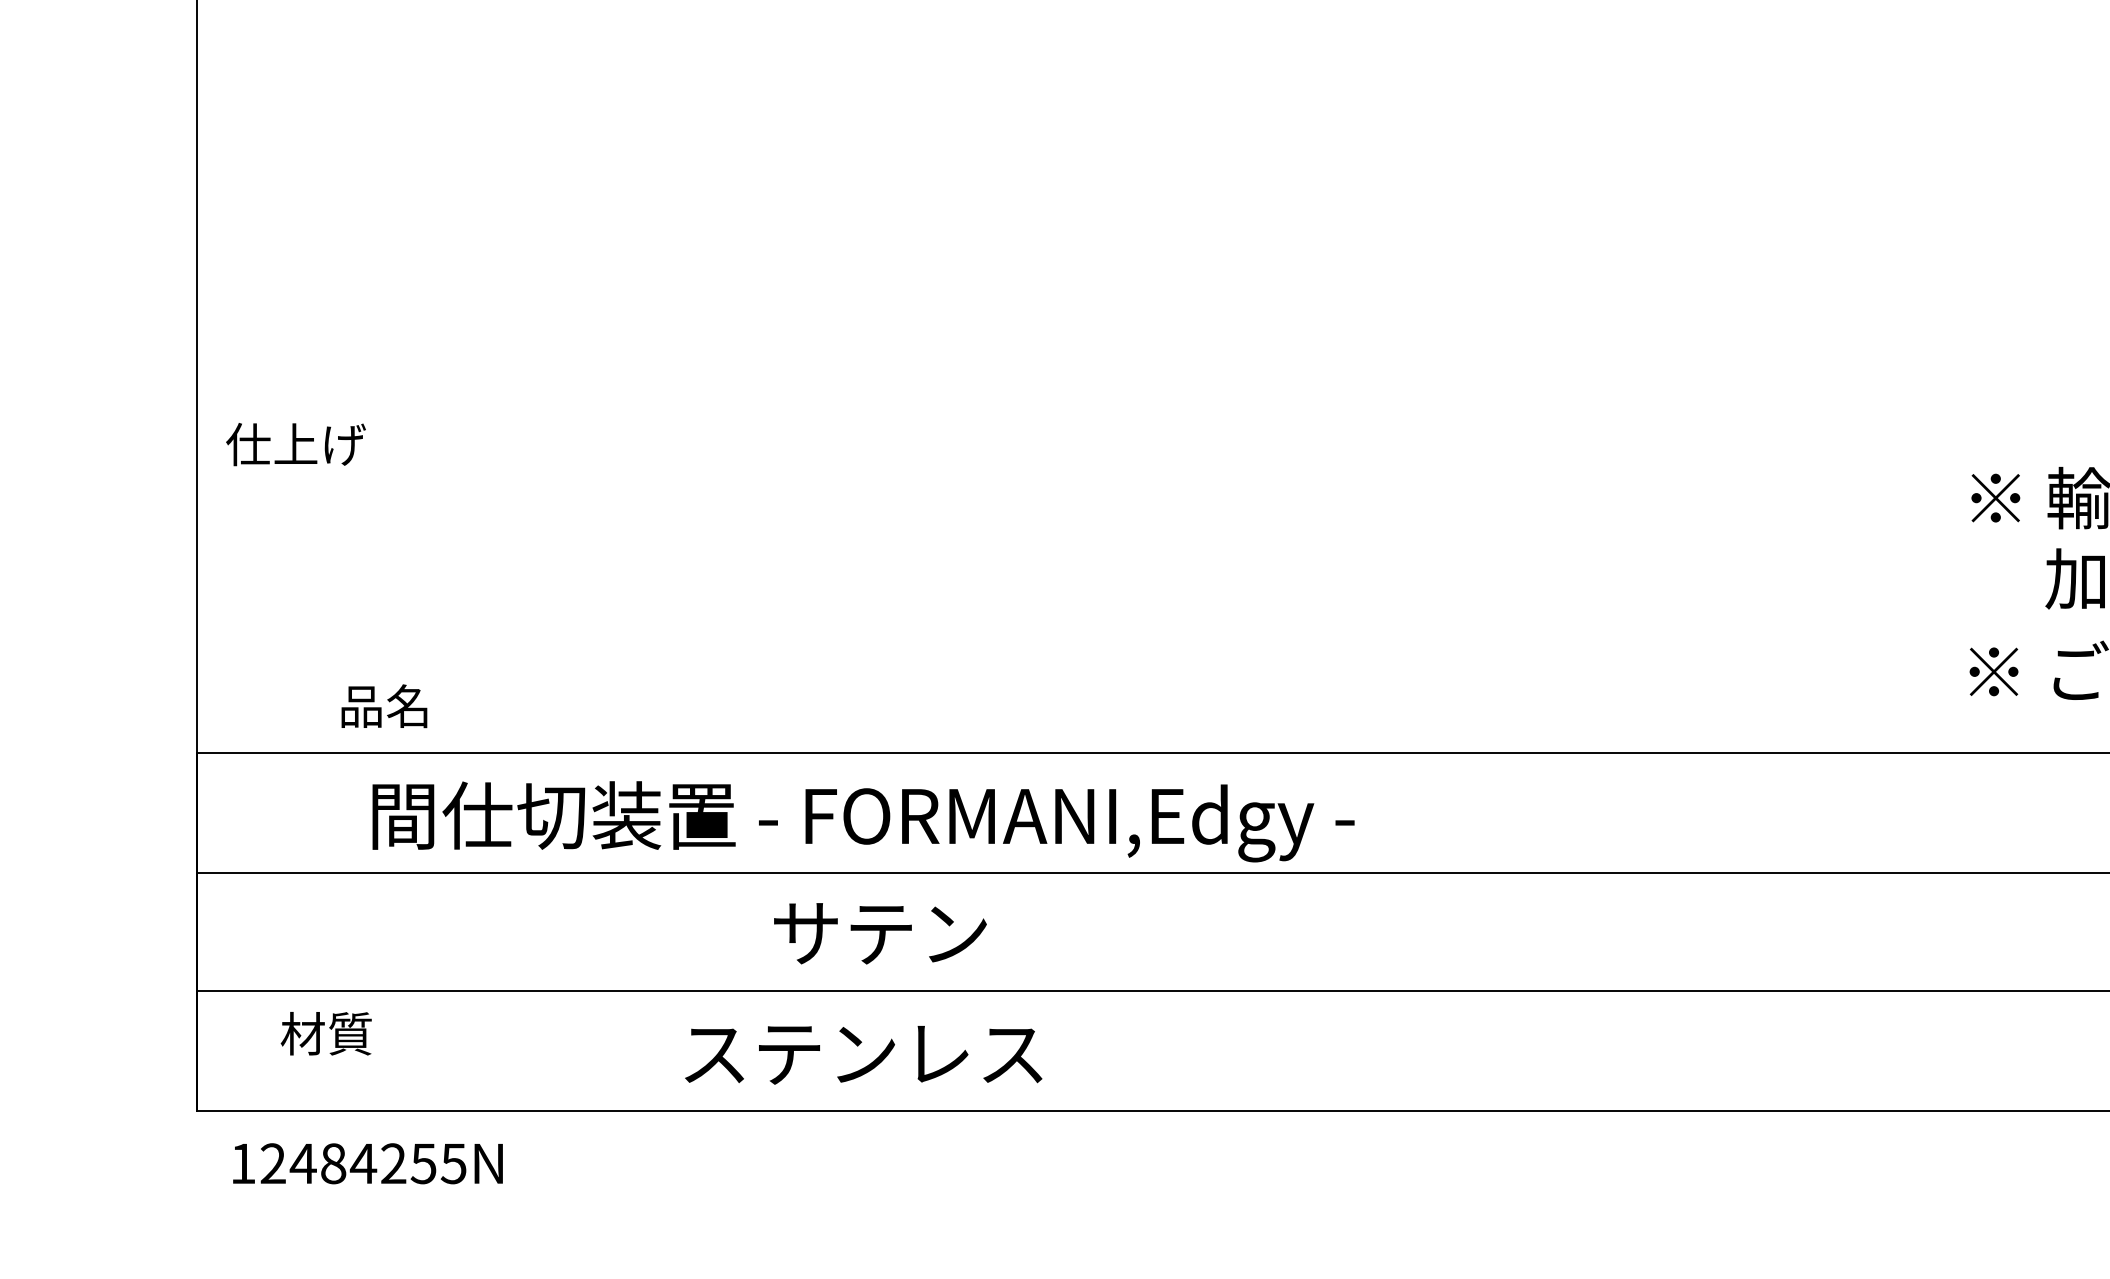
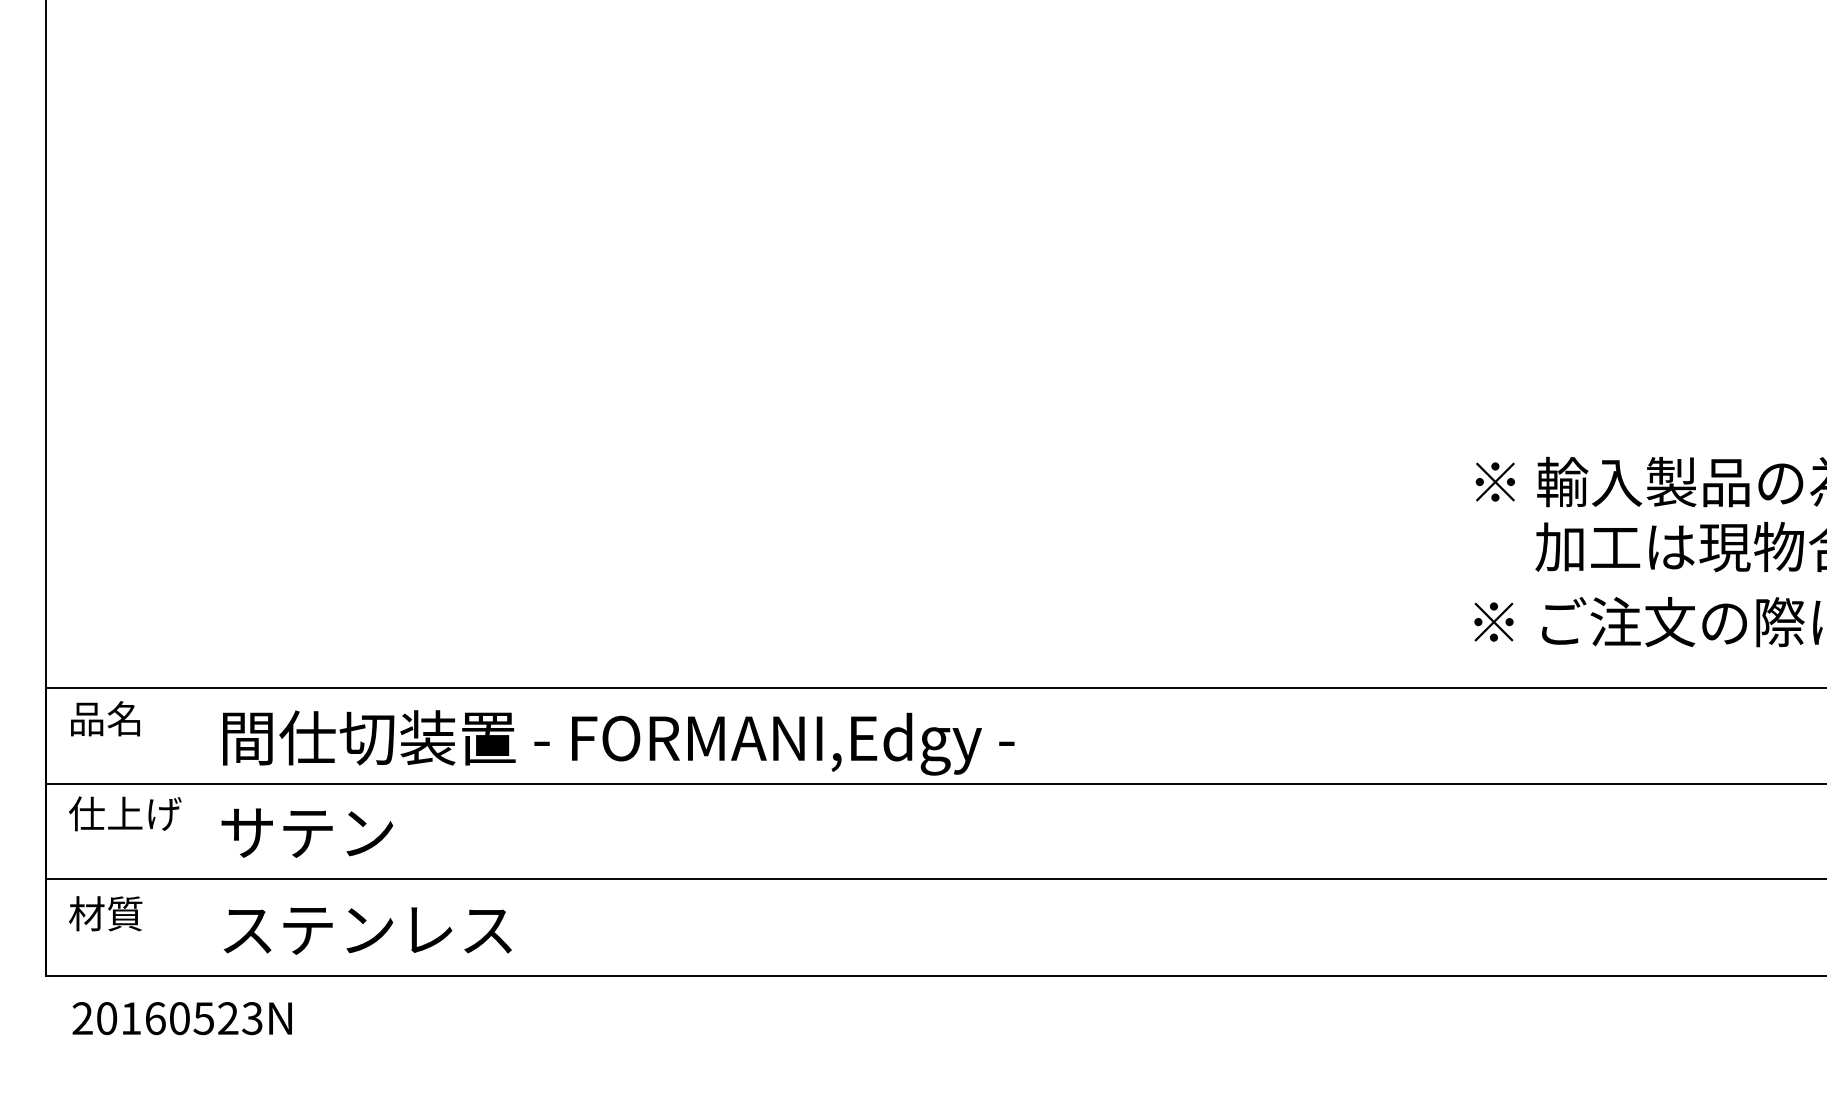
text: (296, 444) -> (125, 813), moved
text: (384, 705) -> (105, 718), moved
text: (863, 821) -> (618, 742), moved
text: (880, 932) -> (307, 832), moved
text: (326, 1033) -> (105, 913), moved
text: (863, 1054) -> (367, 930), moved
text: (348, 1163) -> (167, 1018), 12484255N -> 20160523N

